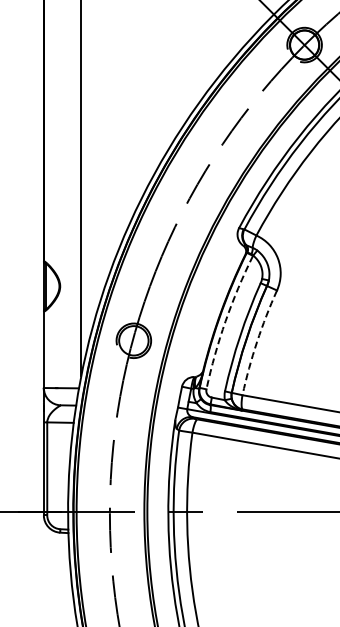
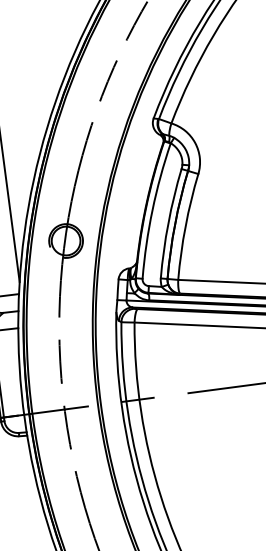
arc: (225, 321) -> (152, 210), dashed -> solid
arc: (257, 341) -> (185, 225), dashed -> solid

